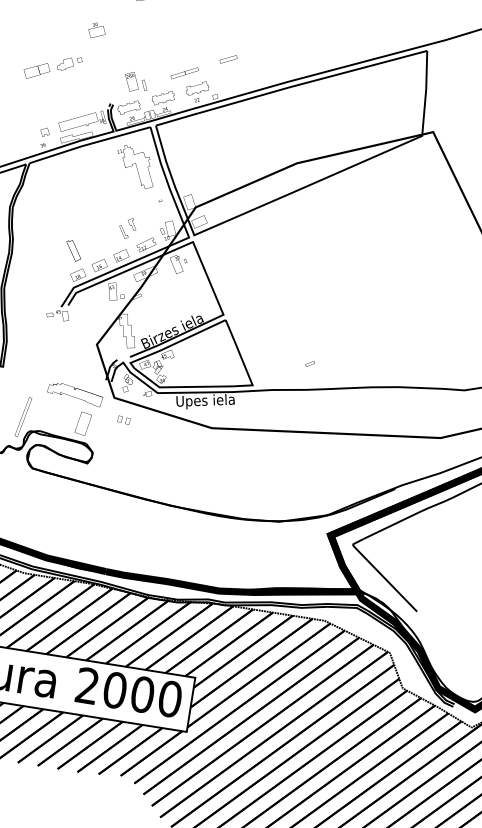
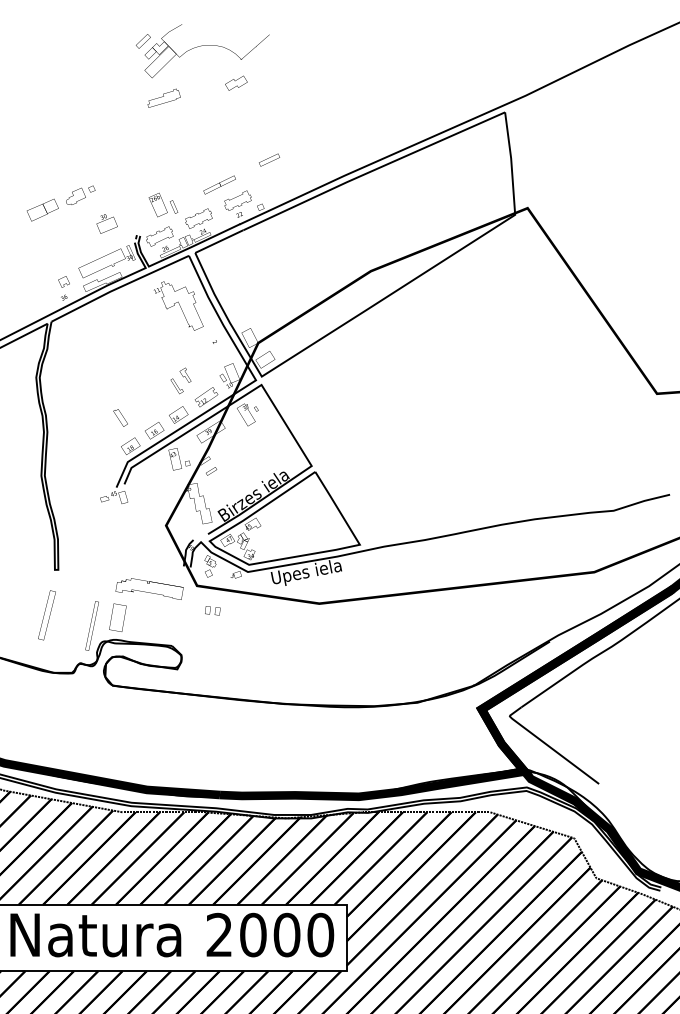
text: (96, 30) -> (106, 223), moved
part: (73, 250) -> (120, 417), size x0.71
part: (310, 364) -> (211, 471), moved
part: (83, 423) -> (117, 617), moved

